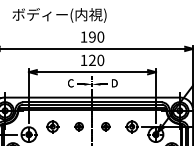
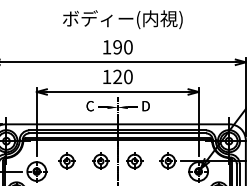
text: (59, 15) -> (122, 19), moved
part: (78, 125) -> (100, 160), size x1.43
part: (105, 125) -> (134, 160), size x1.43

